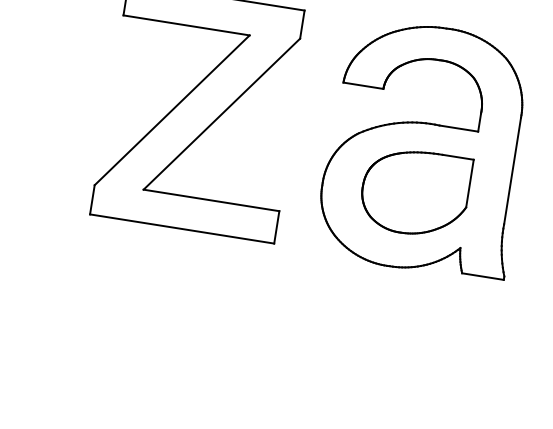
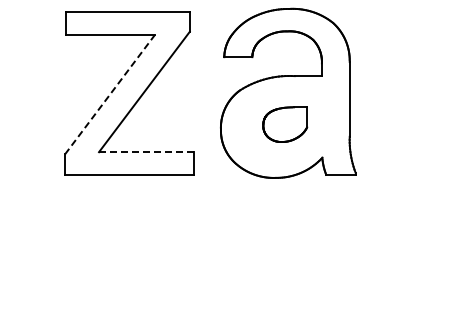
line: (171, 109) -> (109, 94), solid -> dashed
part: (414, 192) -> (284, 124), size x0.6
line: (211, 200) -> (146, 152), solid -> dashed

